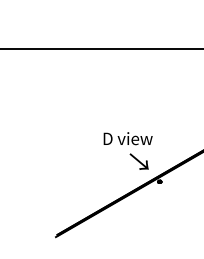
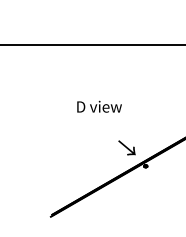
text: (127, 138) -> (98, 106), moved

